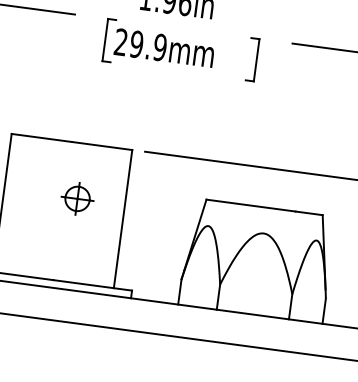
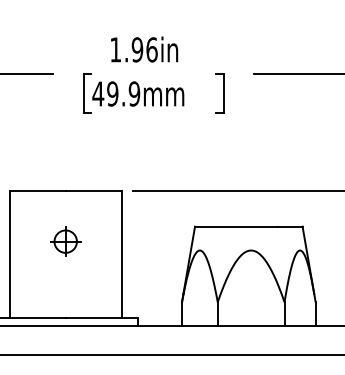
text: (121, 41) -> (98, 93), 29.9mm -> 49.9mm
part: (77, 198) -> (65, 241), moved

